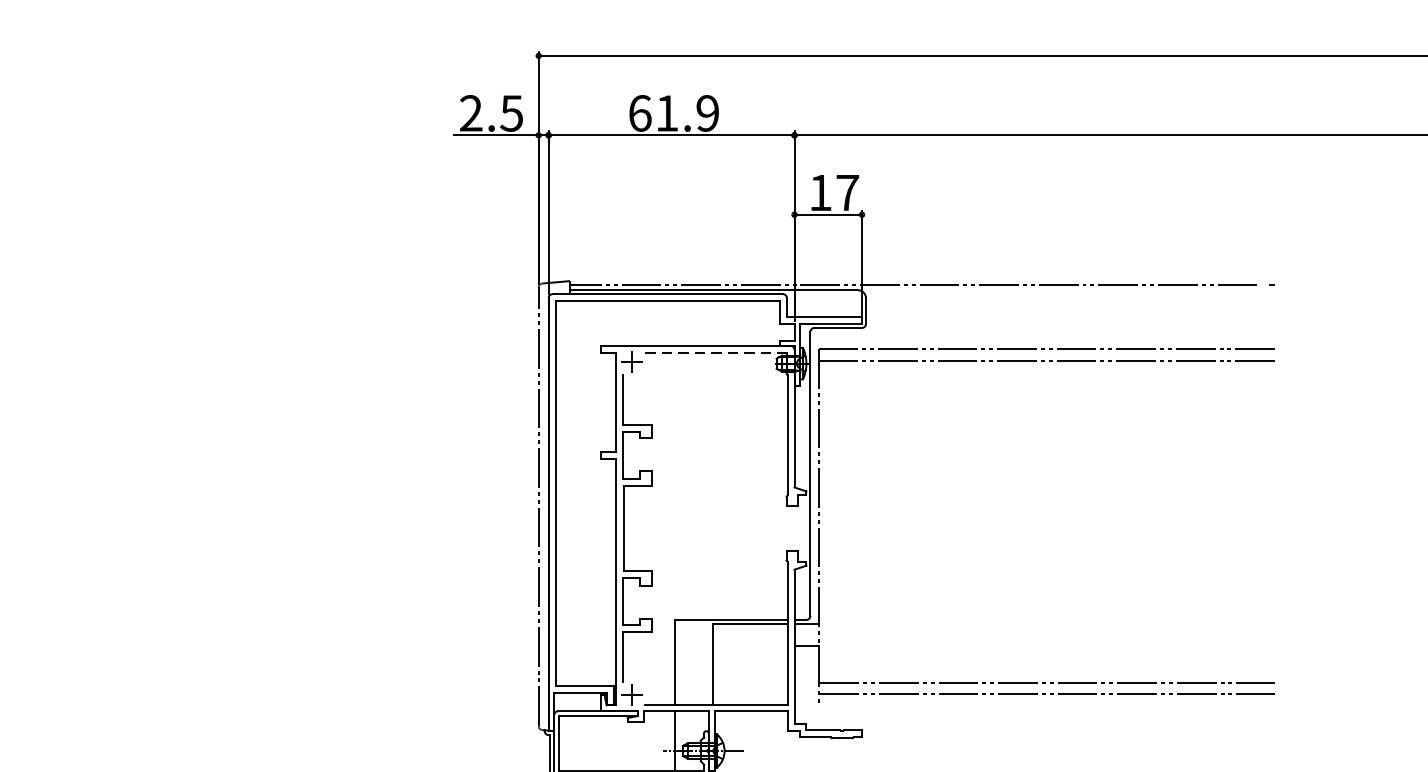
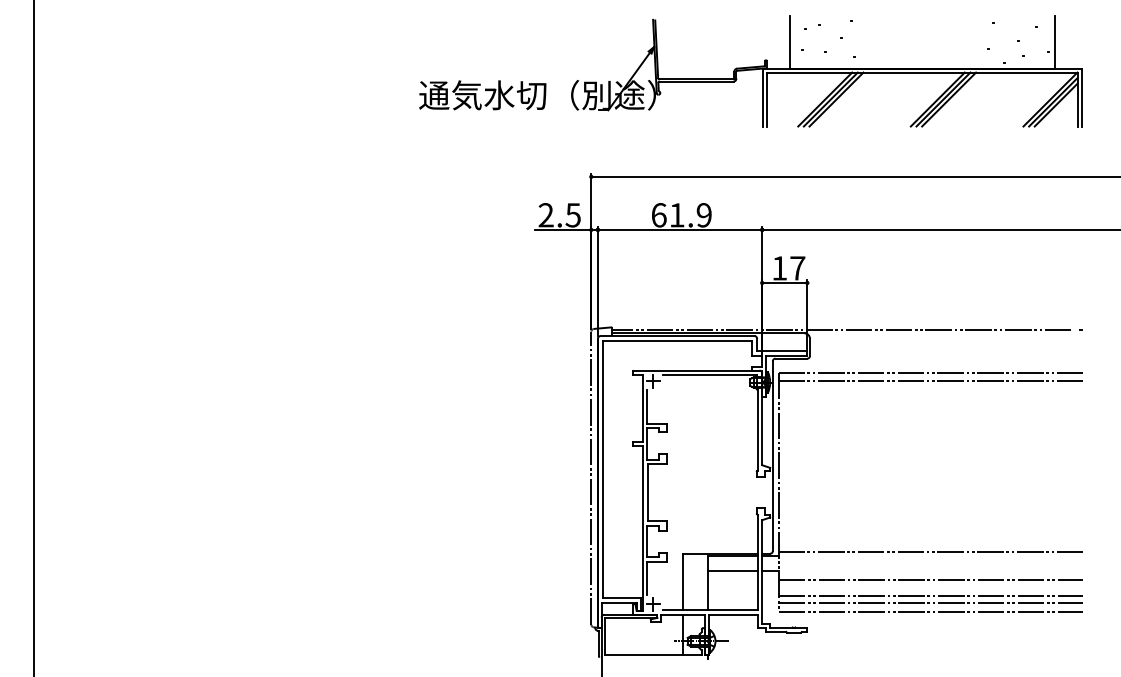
line: (717, 353) -> (710, 375), dashed -> solid
line: (1046, 616) -> (930, 551), added
line: (750, 644) -> (732, 570), added
line: (1046, 659) -> (930, 580), added
line: (1046, 706) -> (930, 611), added

